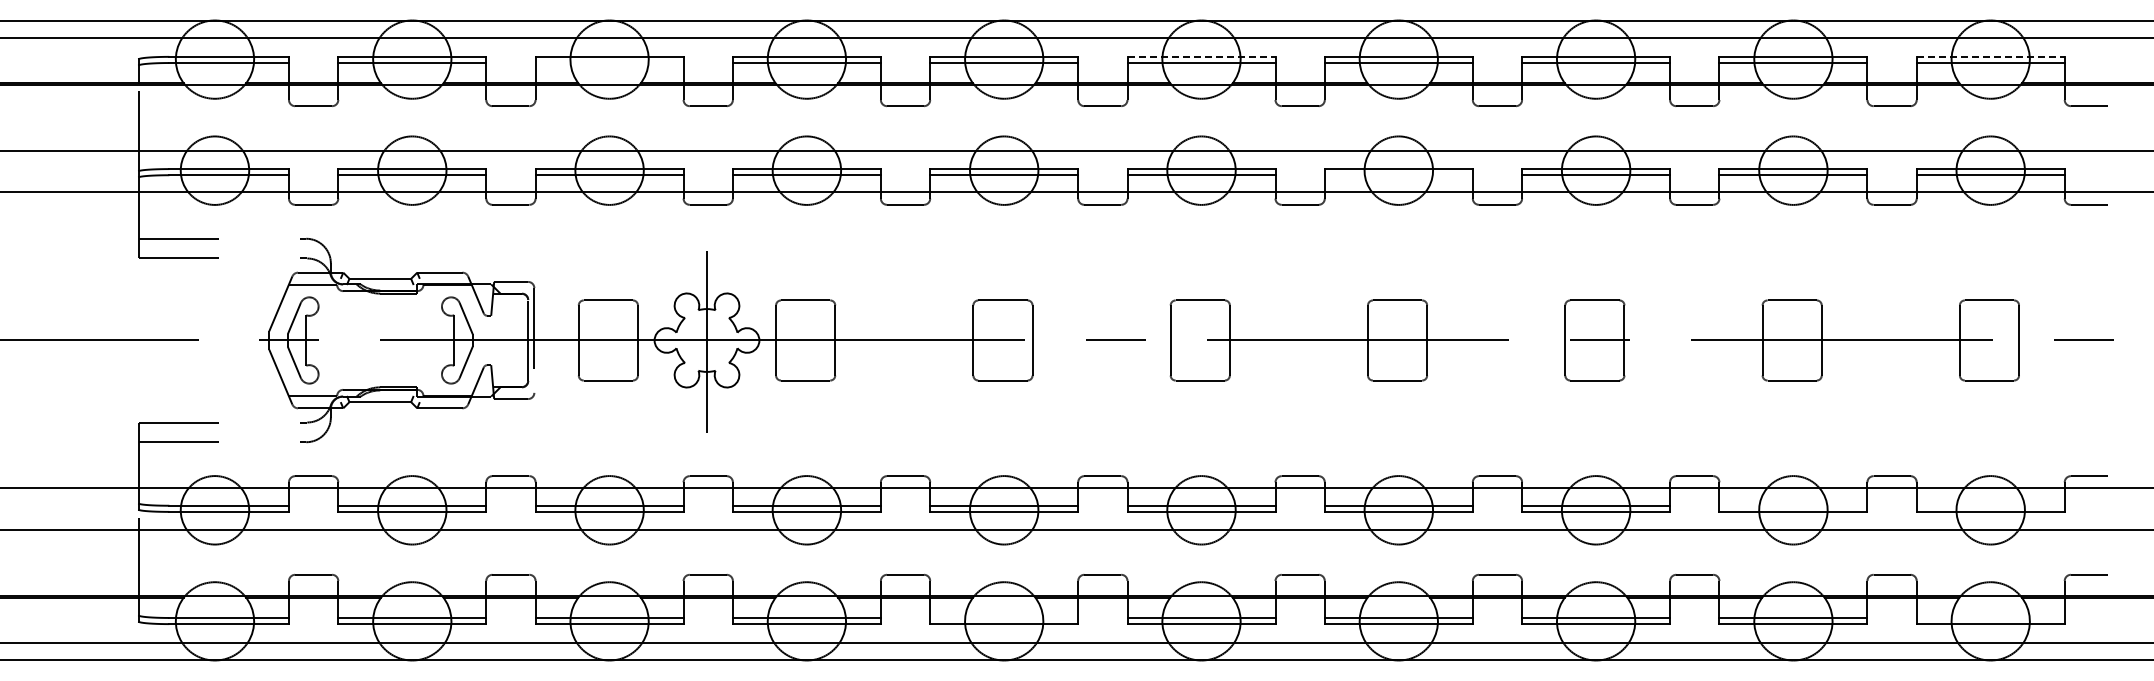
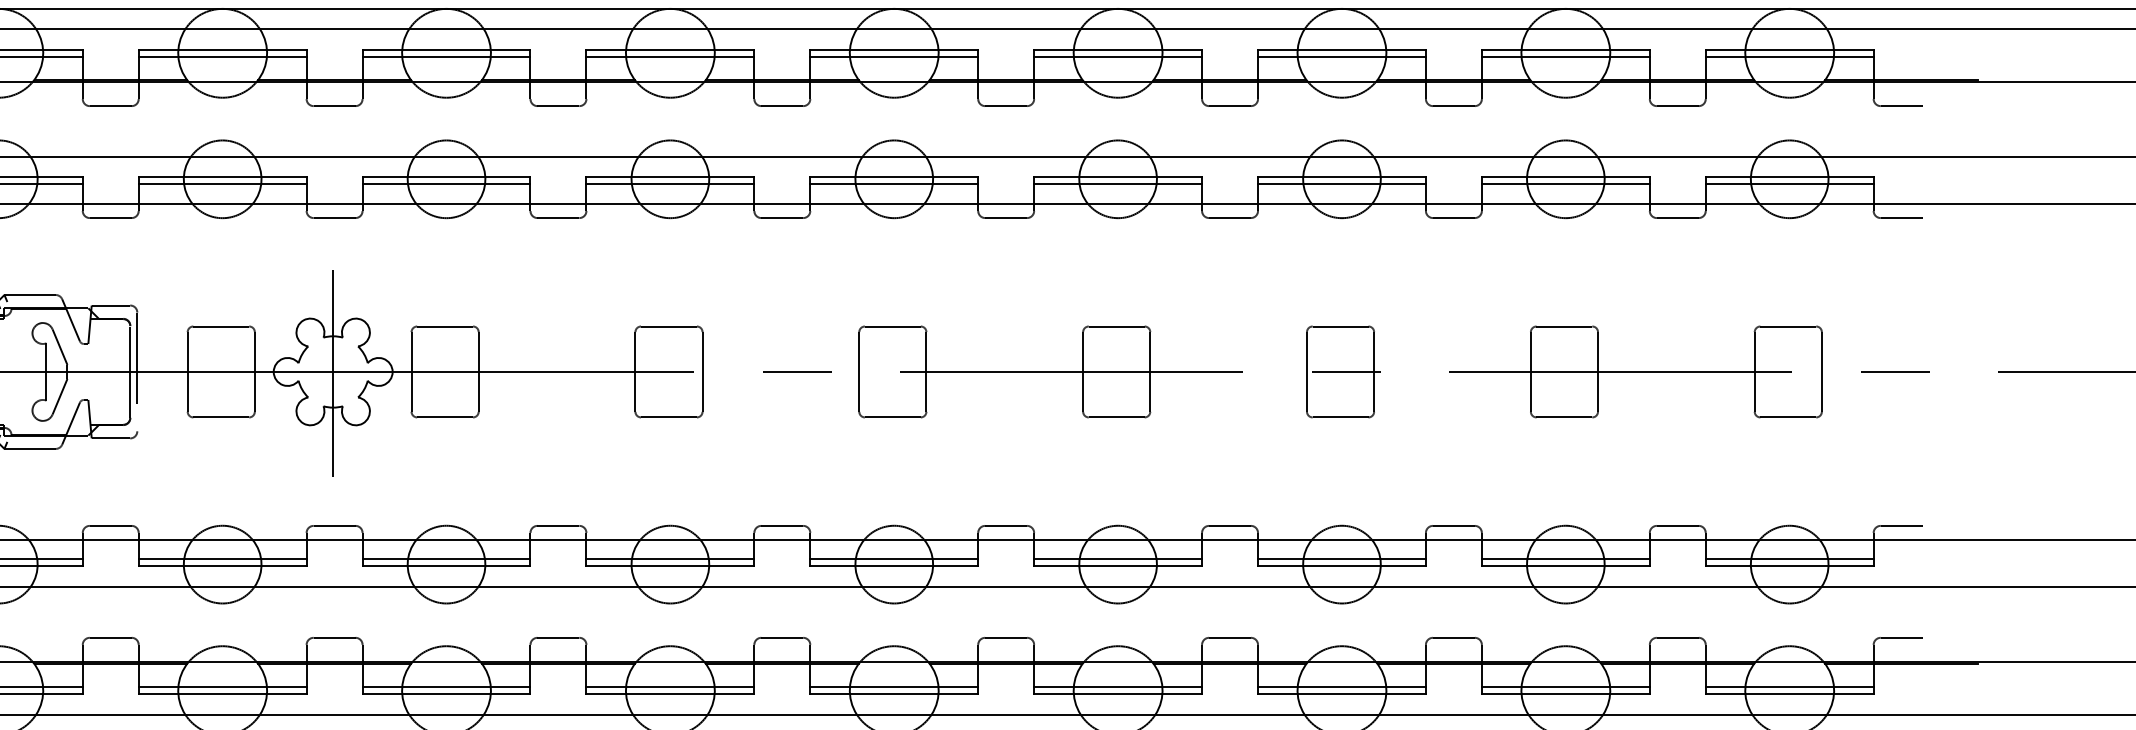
line: (1201, 56) -> (894, 49), dashed -> solid
line: (1990, 56) -> (1789, 49), dashed -> solid
line: (609, 63) -> (222, 57), added
line: (1398, 175) -> (1117, 184), added
line: (1793, 505) -> (1565, 559), added
line: (1990, 505) -> (1789, 559), added
line: (1004, 617) -> (670, 686), added
line: (1990, 617) -> (1789, 686), added

